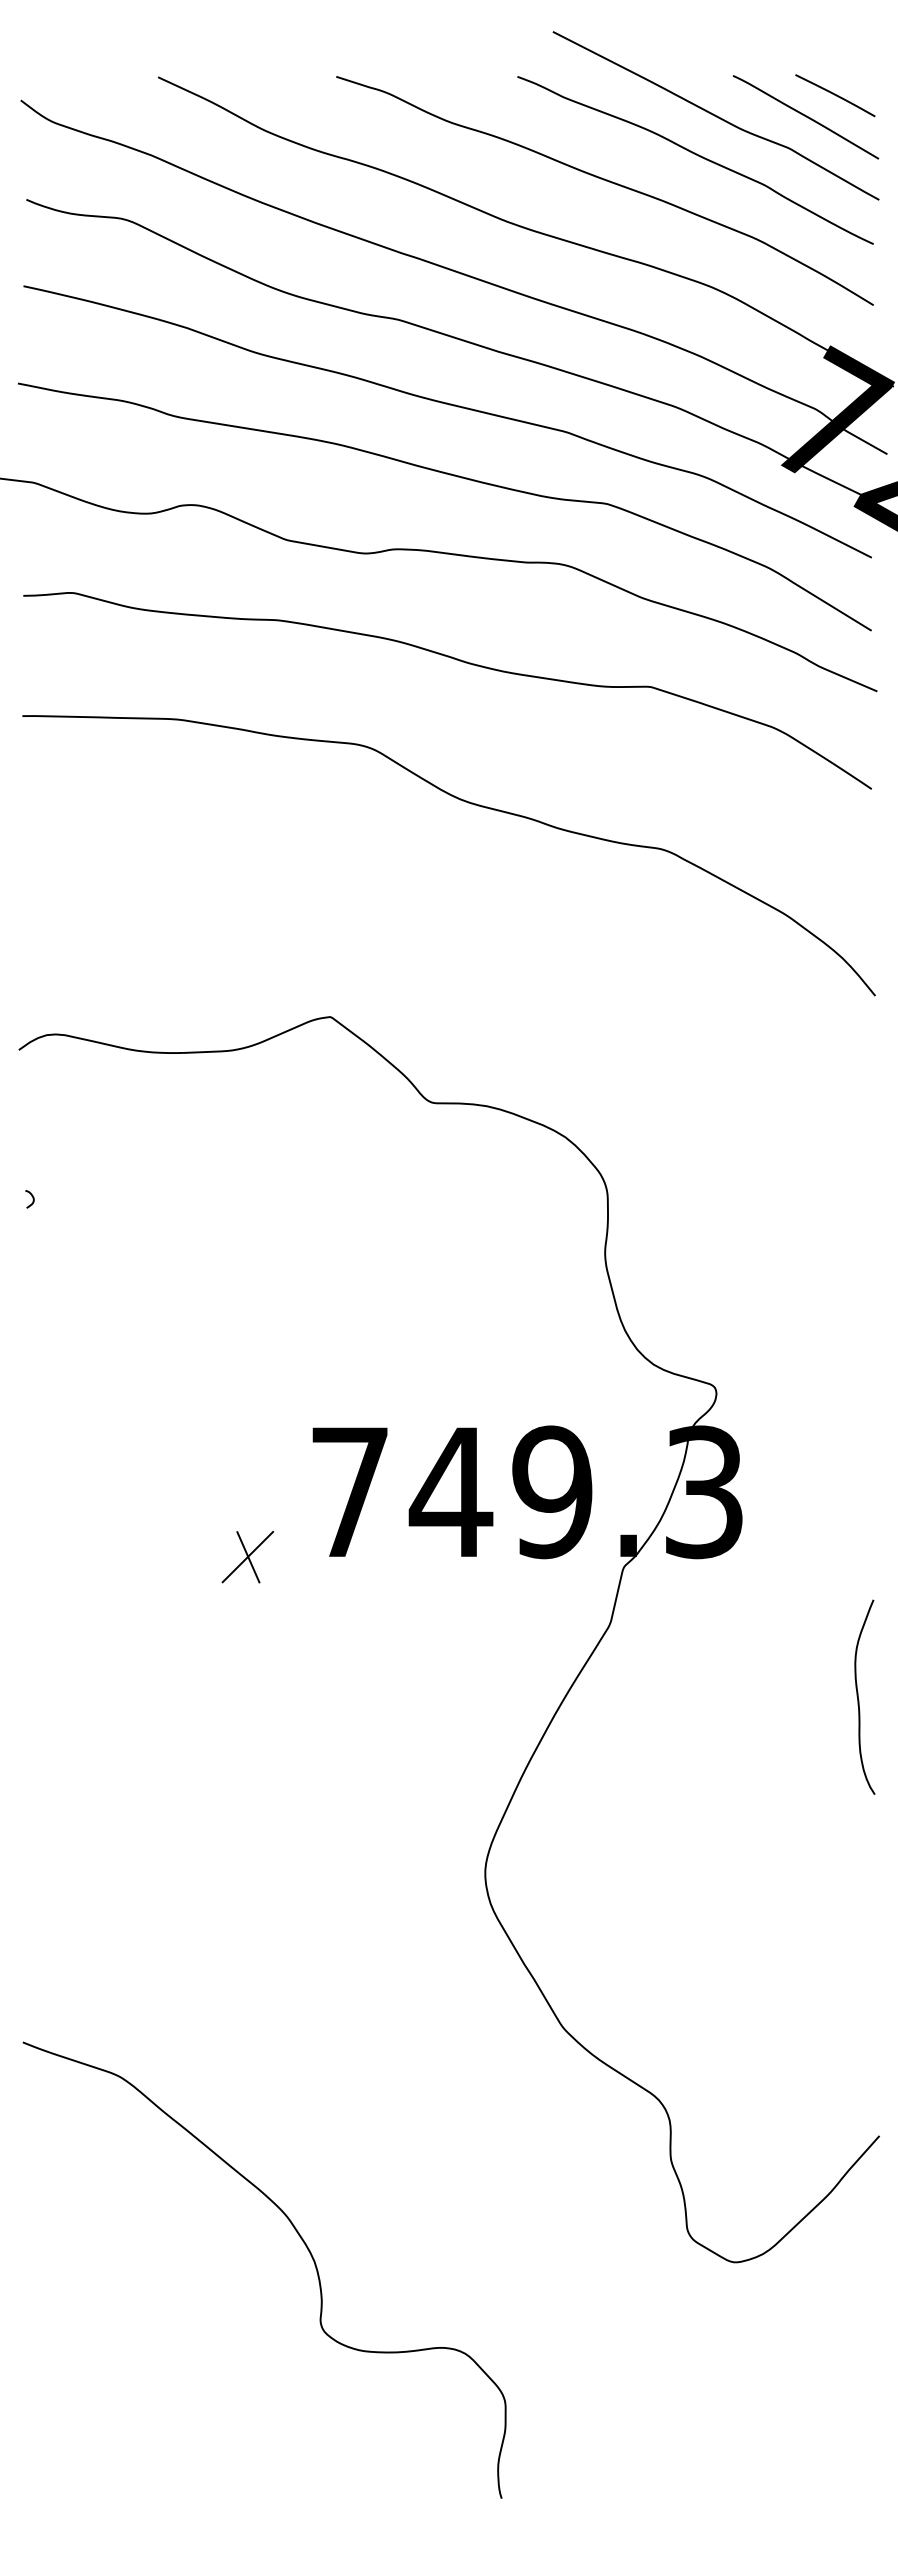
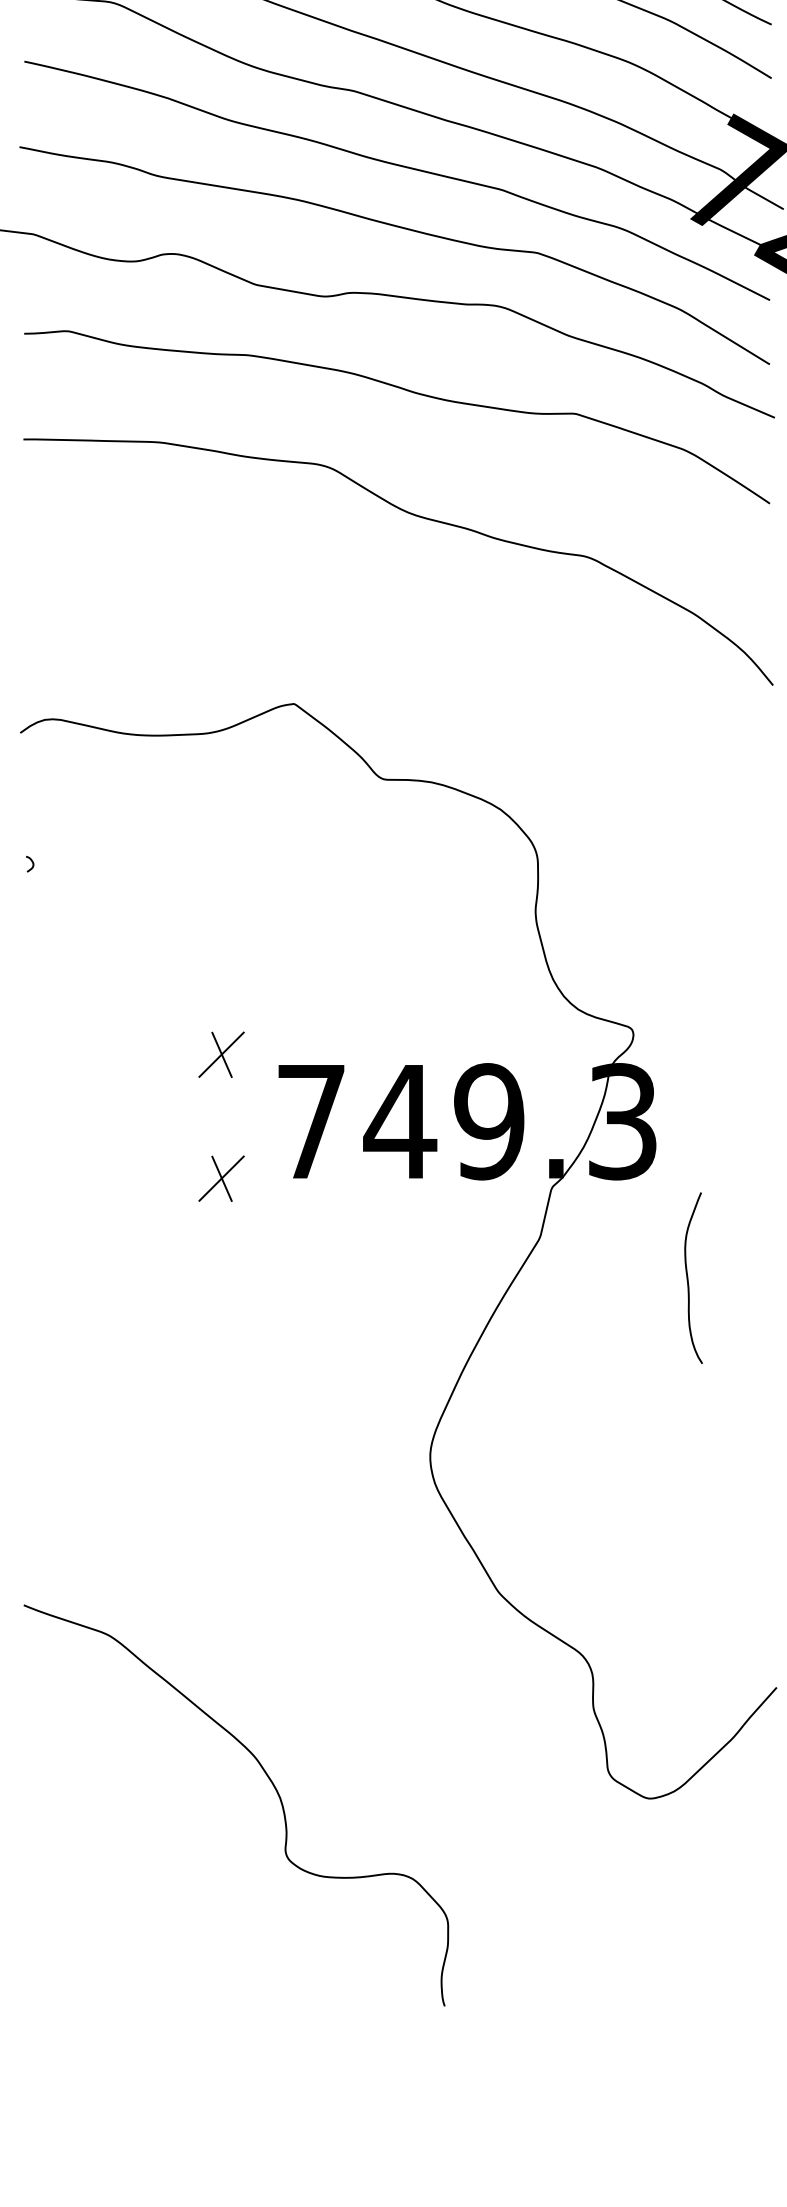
part: (247, 1416) -> (221, 1055), added
curve: (859, 1699) -> (688, 1280), moved

